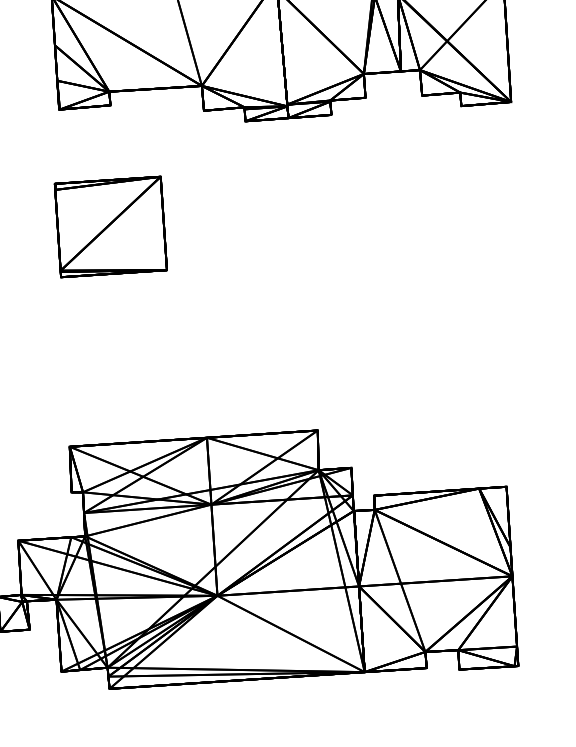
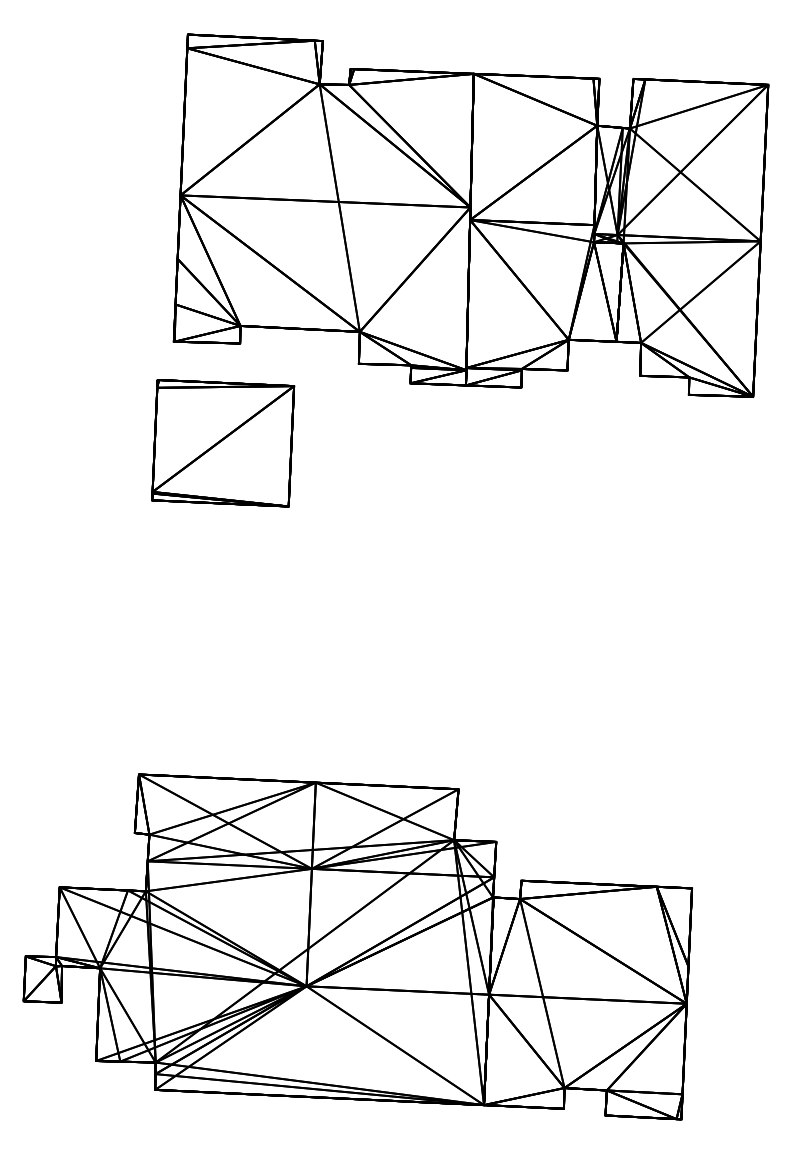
part: (111, 227) -> (223, 443), moved

